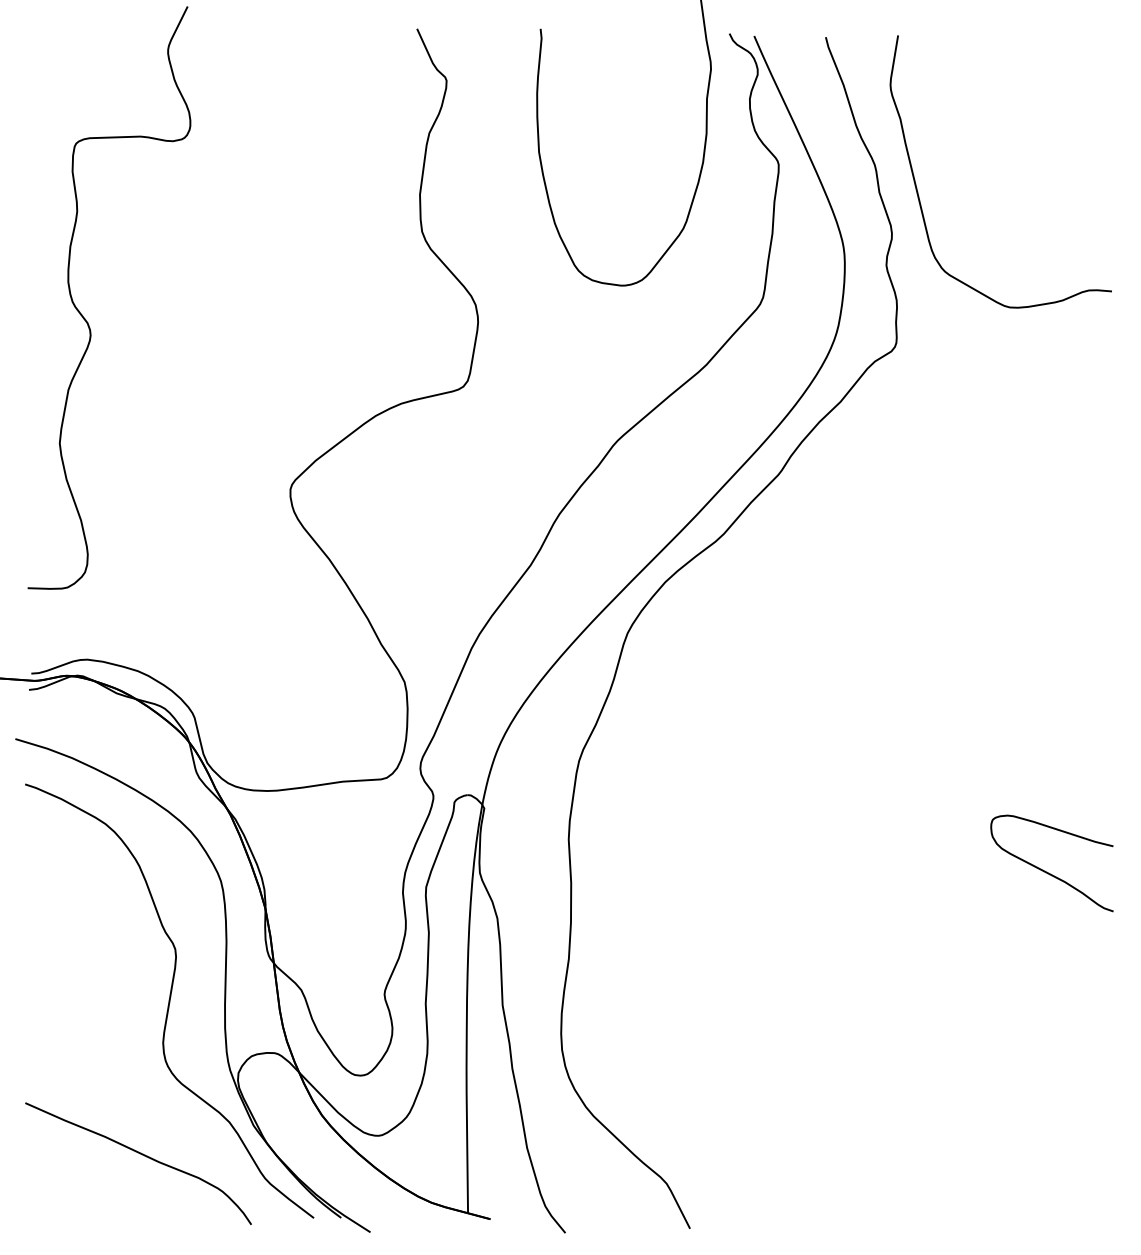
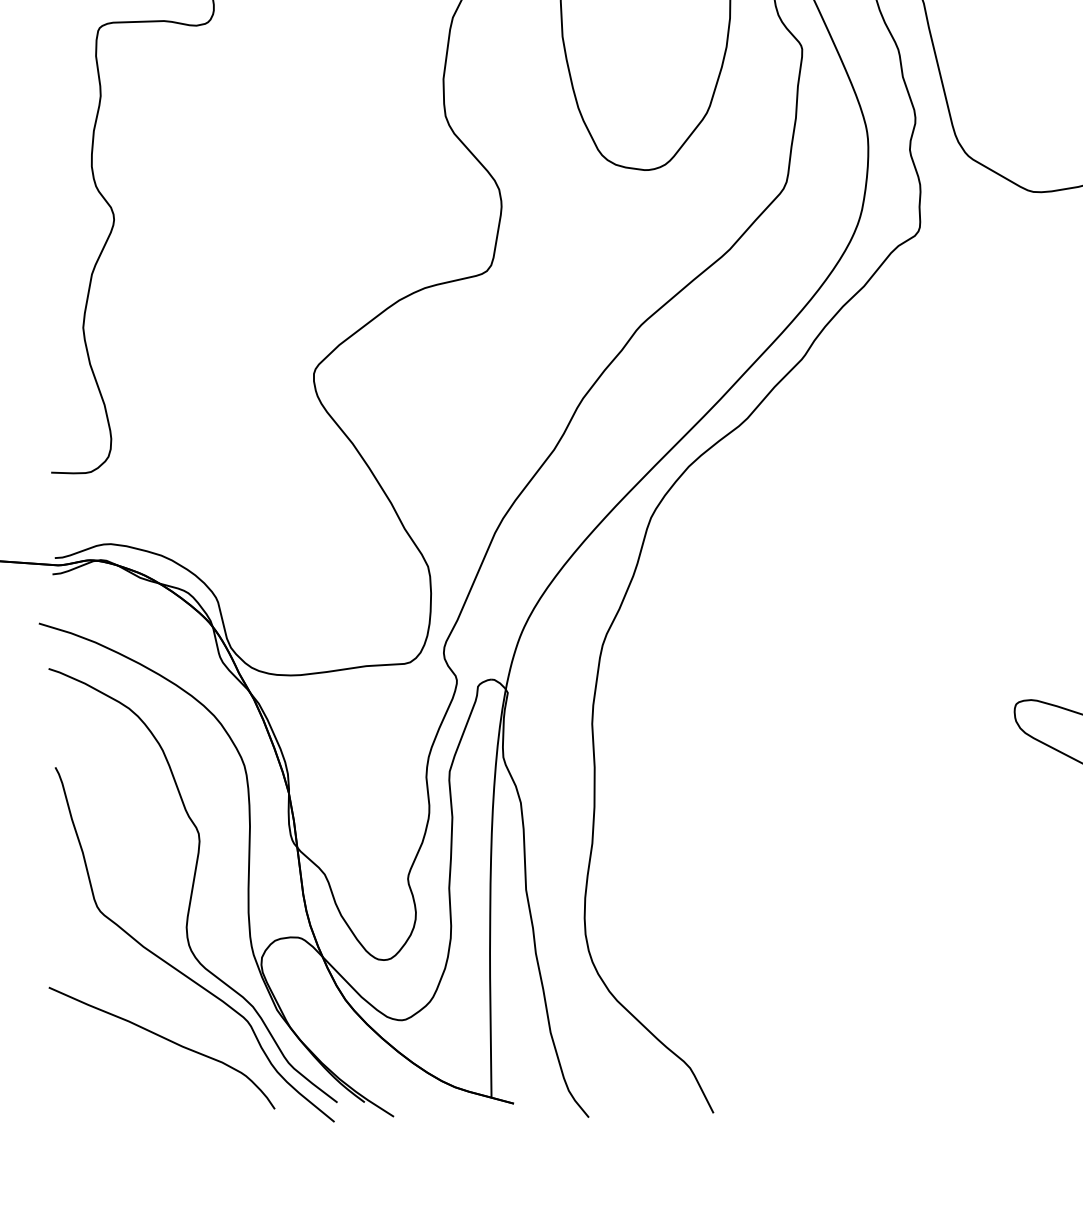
curve: (151, 1082) -> (174, 966), added

